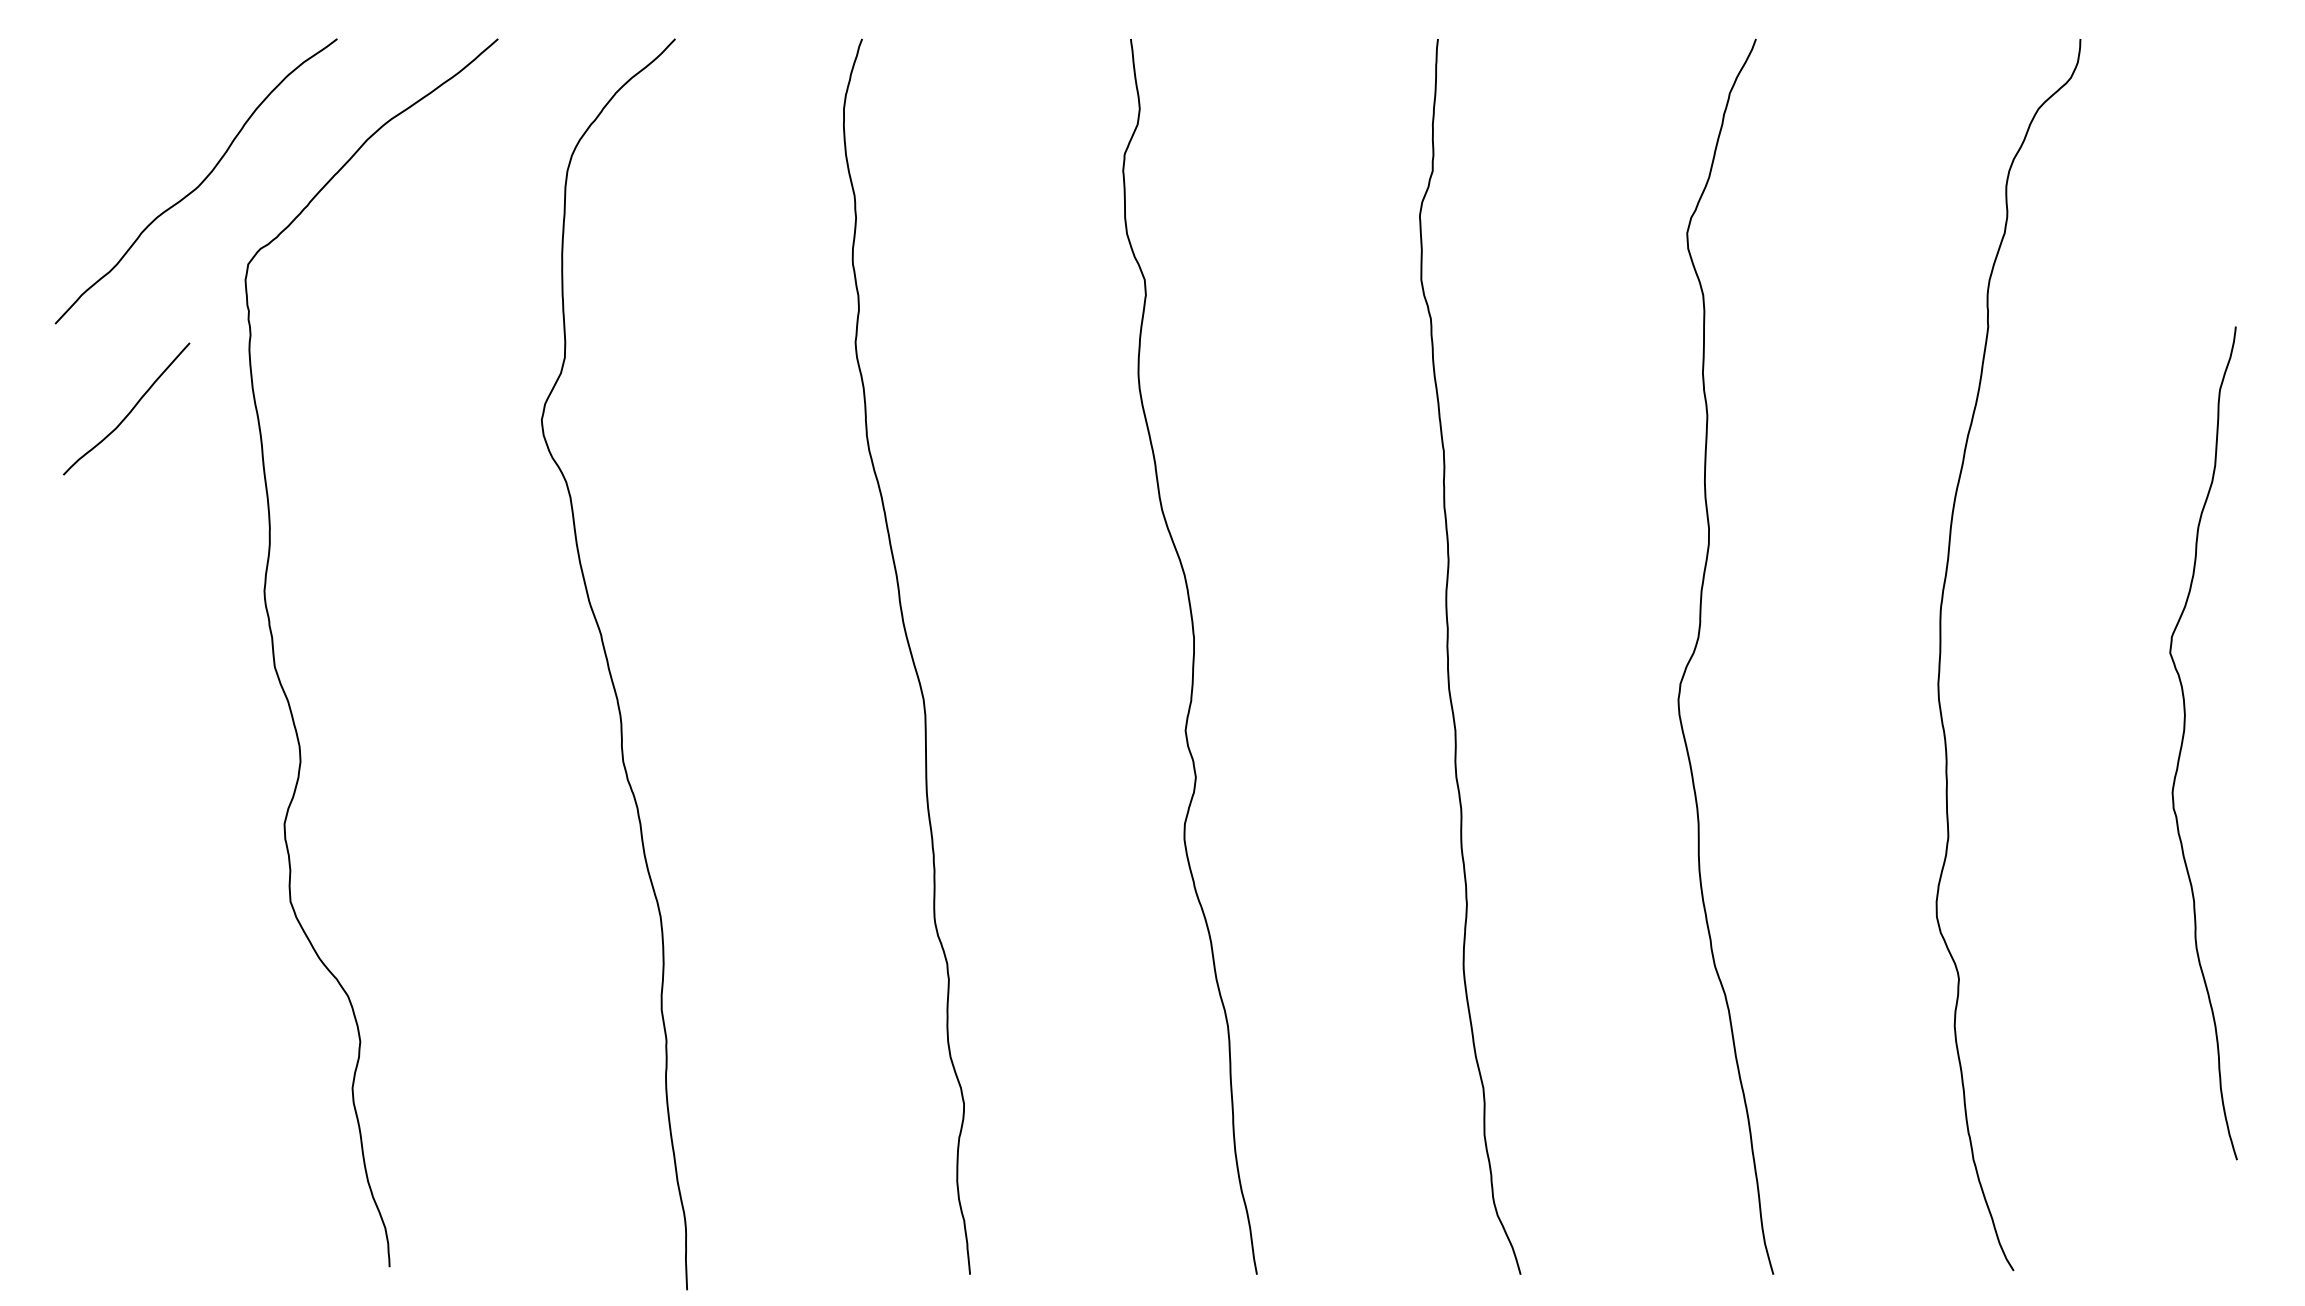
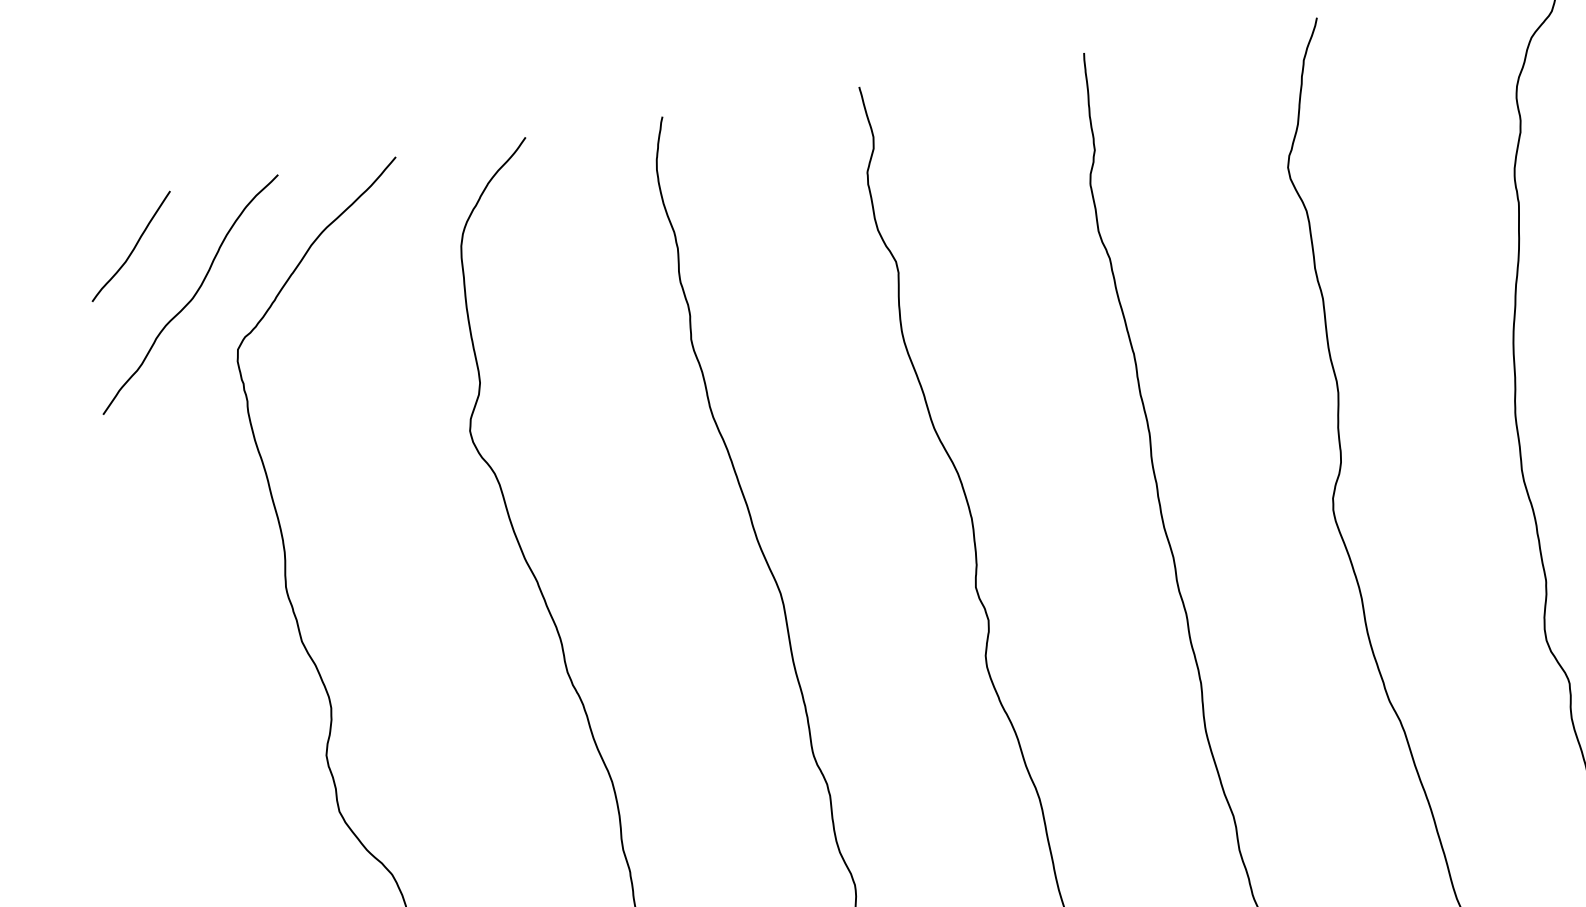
curve: (129, 411) -> (133, 248), moved

